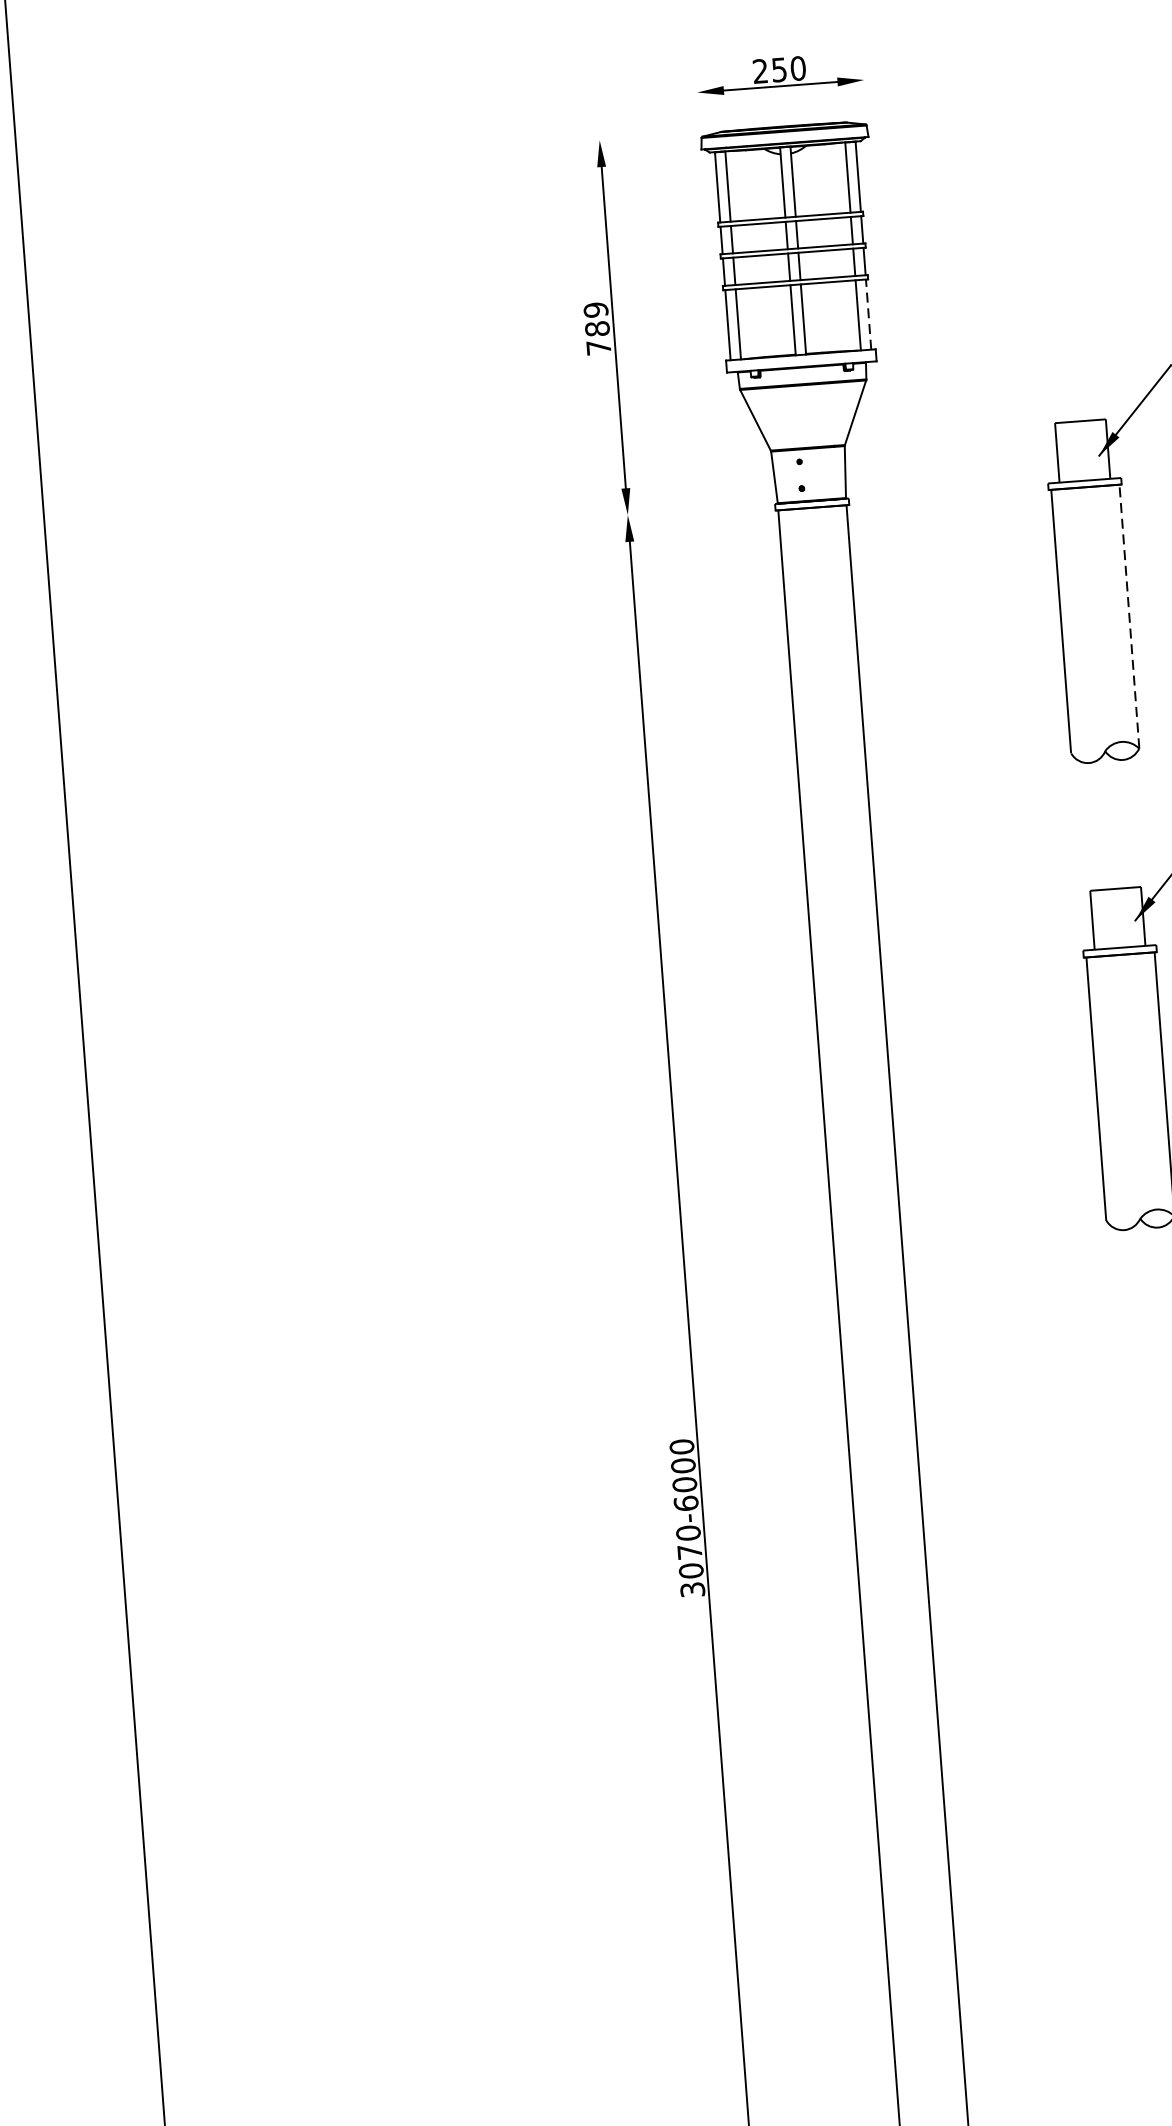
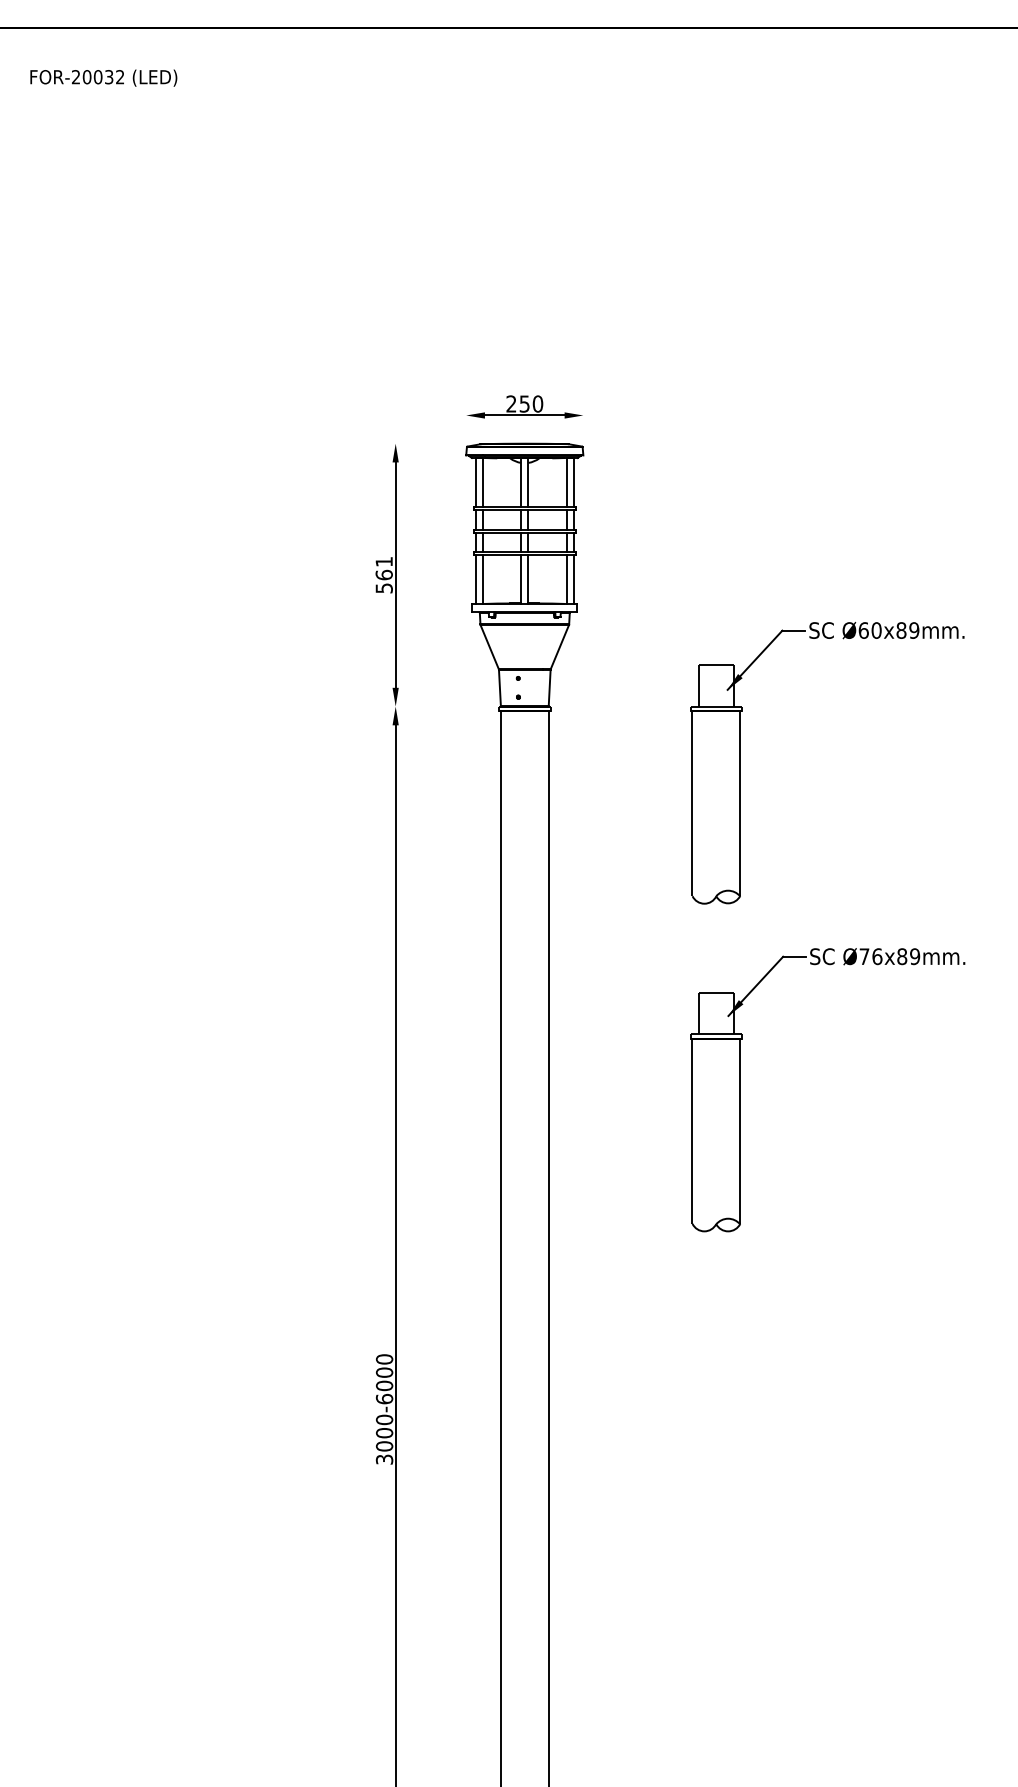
line: (869, 314) -> (574, 579), dashed -> solid
text: (596, 328) -> (383, 574), 789 -> 561
line: (1129, 616) -> (740, 803), dashed -> solid
text: (689, 1552) -> (384, 1433), 3070-6000 -> 3000-6000

